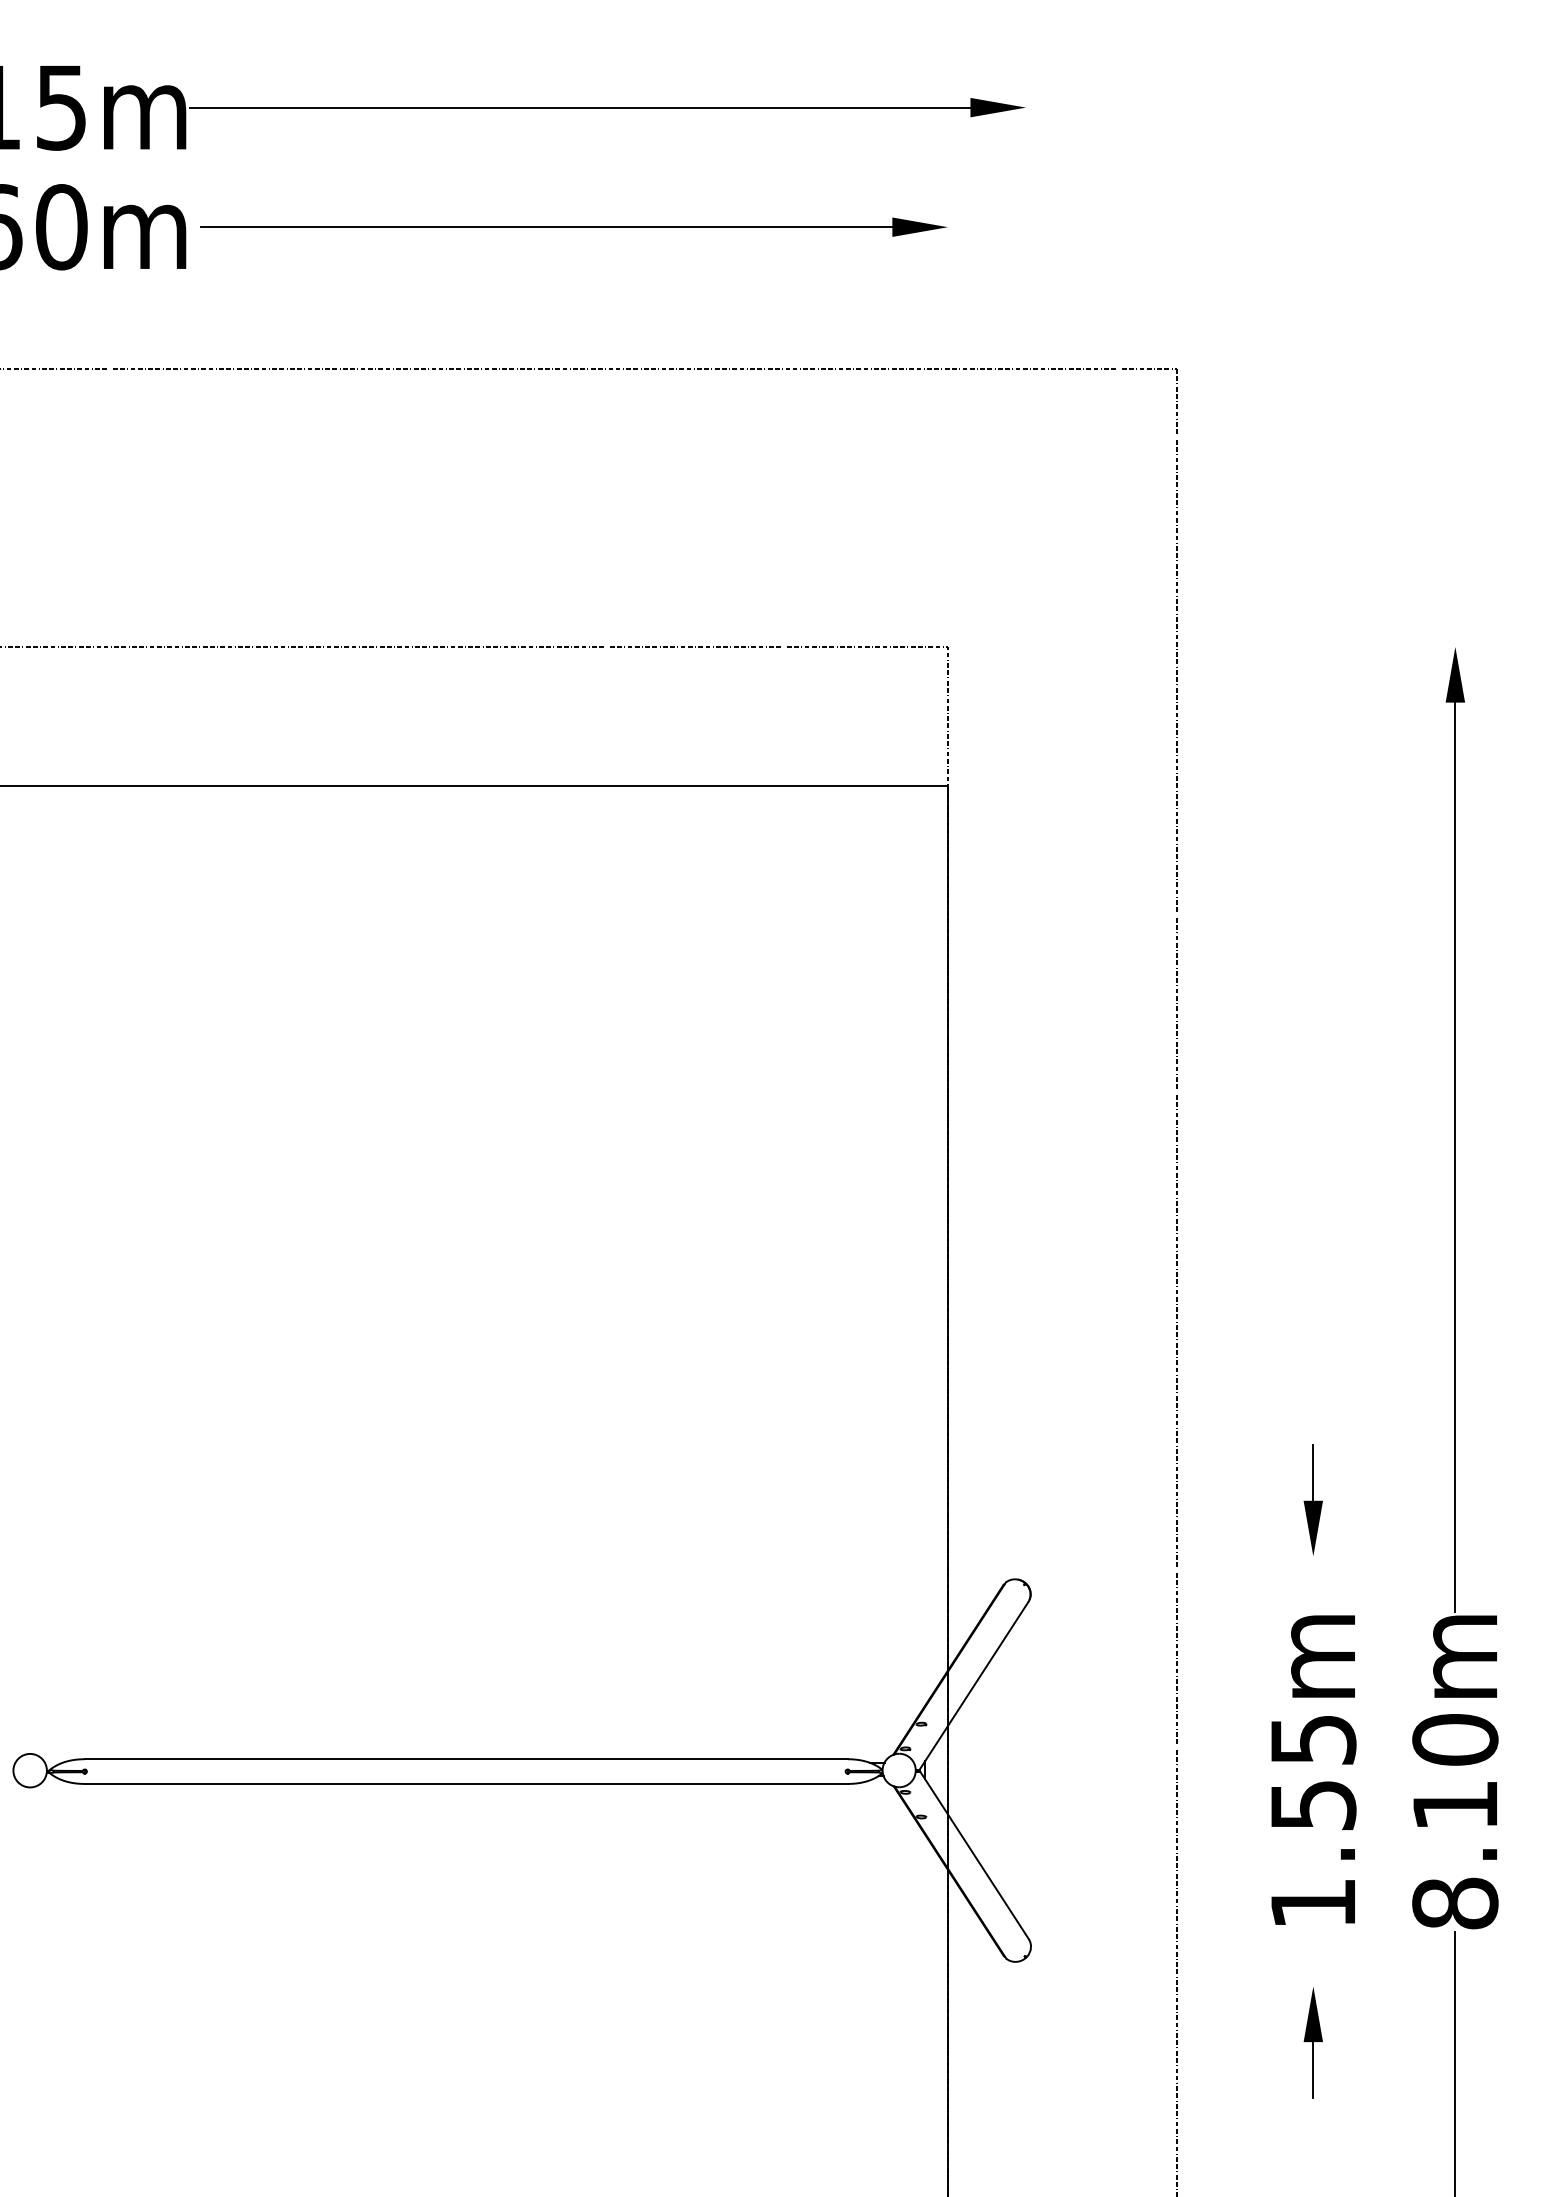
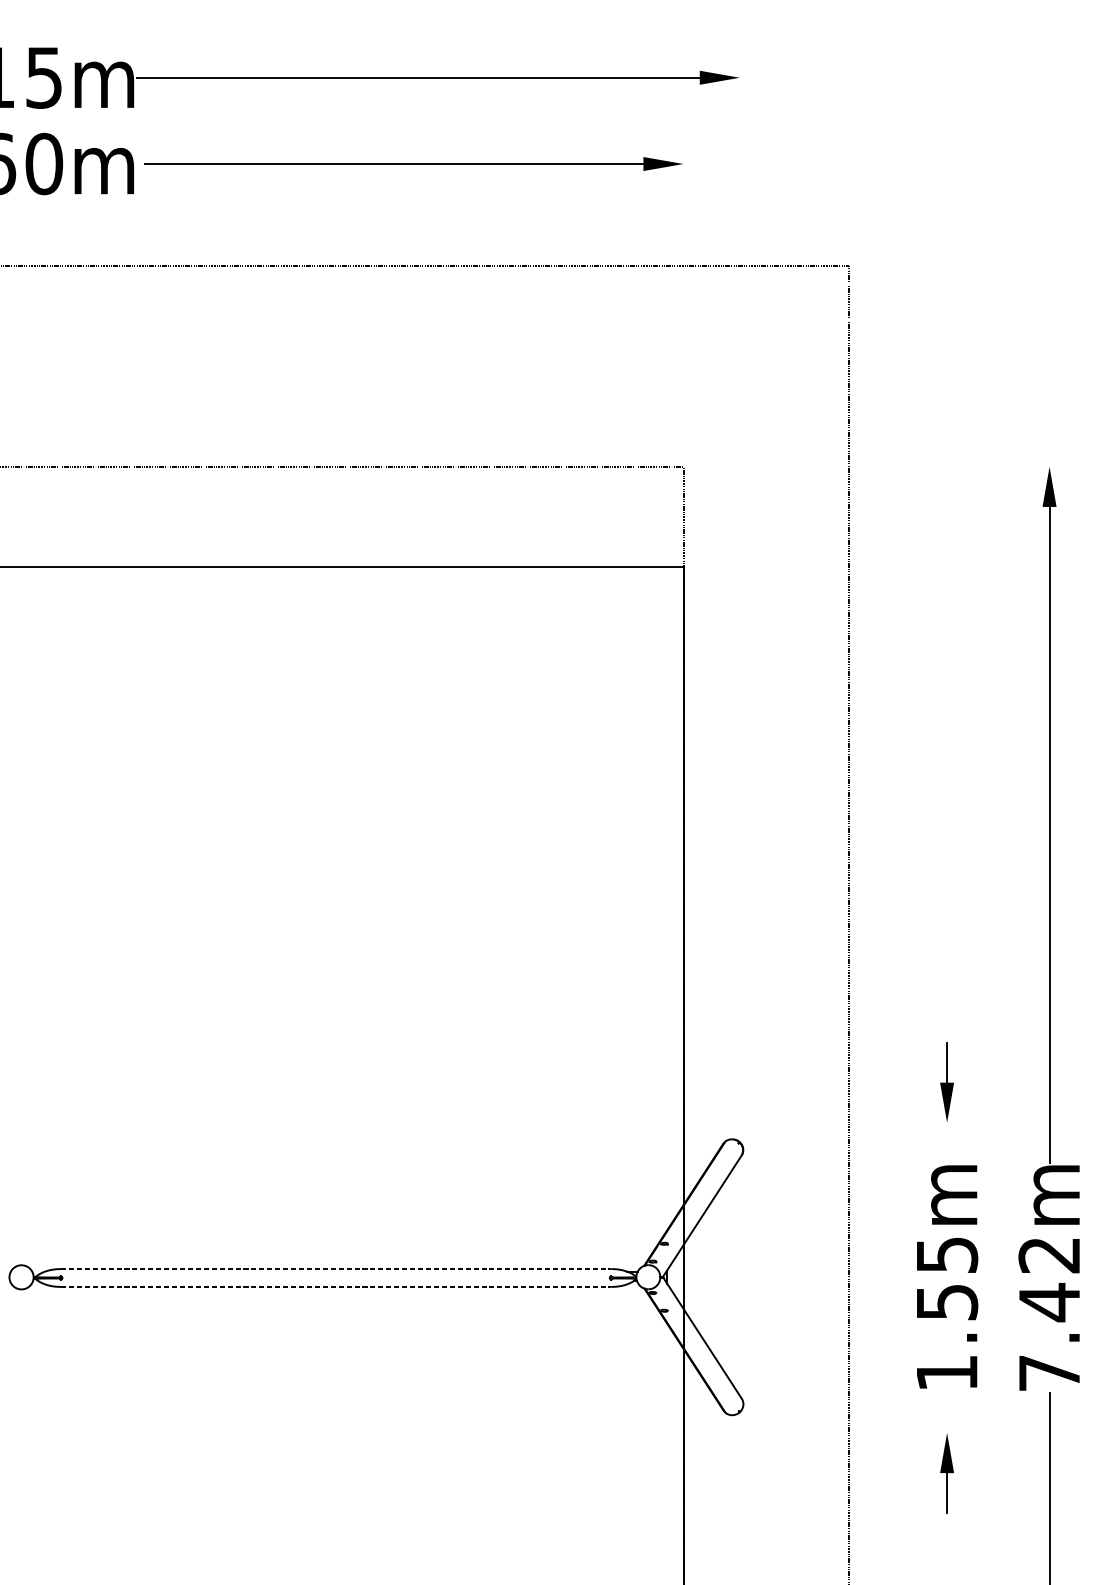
line: (466, 1759) -> (336, 1269), solid -> dashed
line: (466, 1783) -> (336, 1286), solid -> dashed
text: (1455, 1821) -> (1049, 1313), 8.10m -> 7.42m

